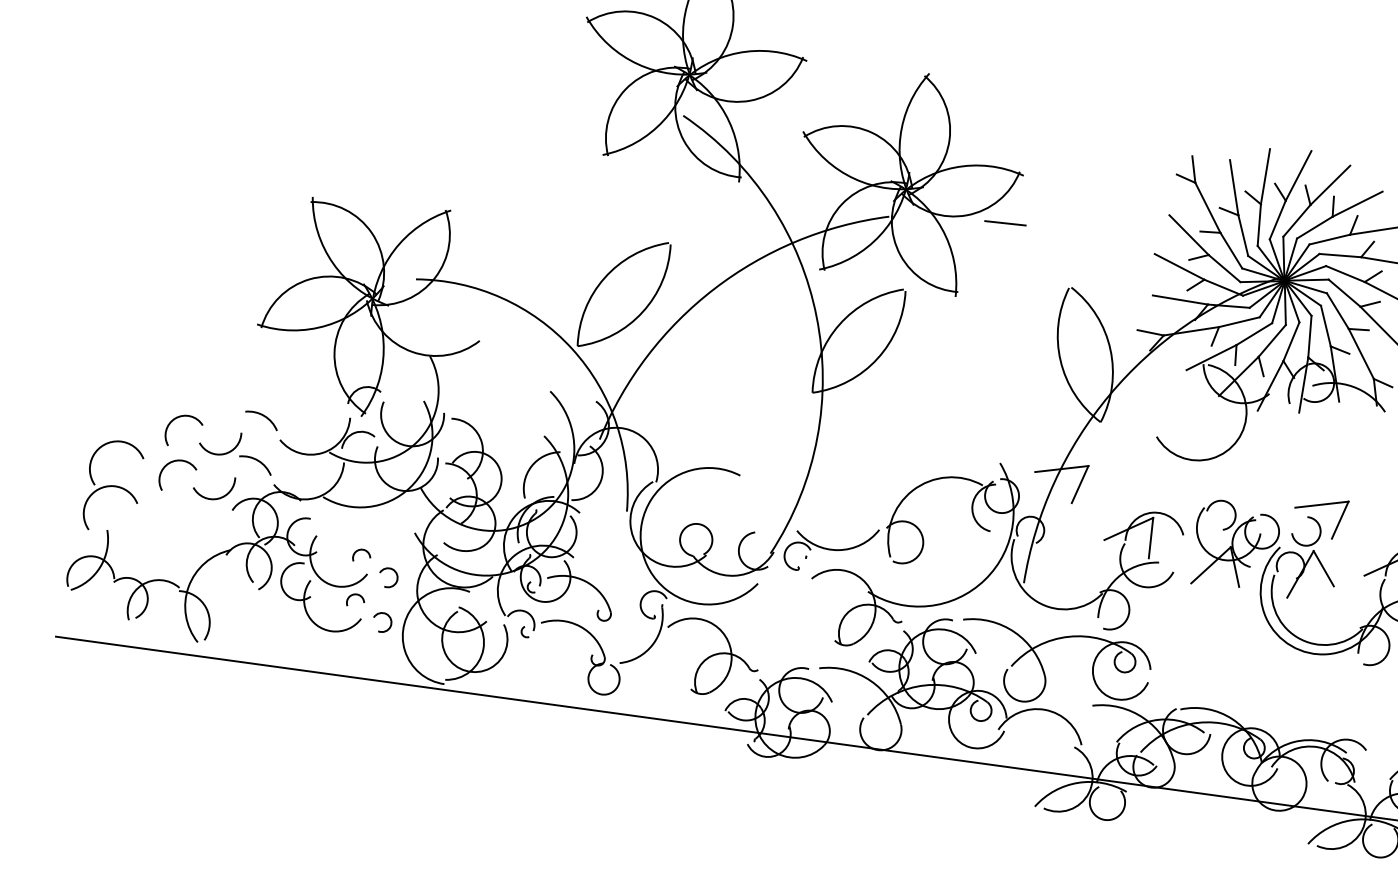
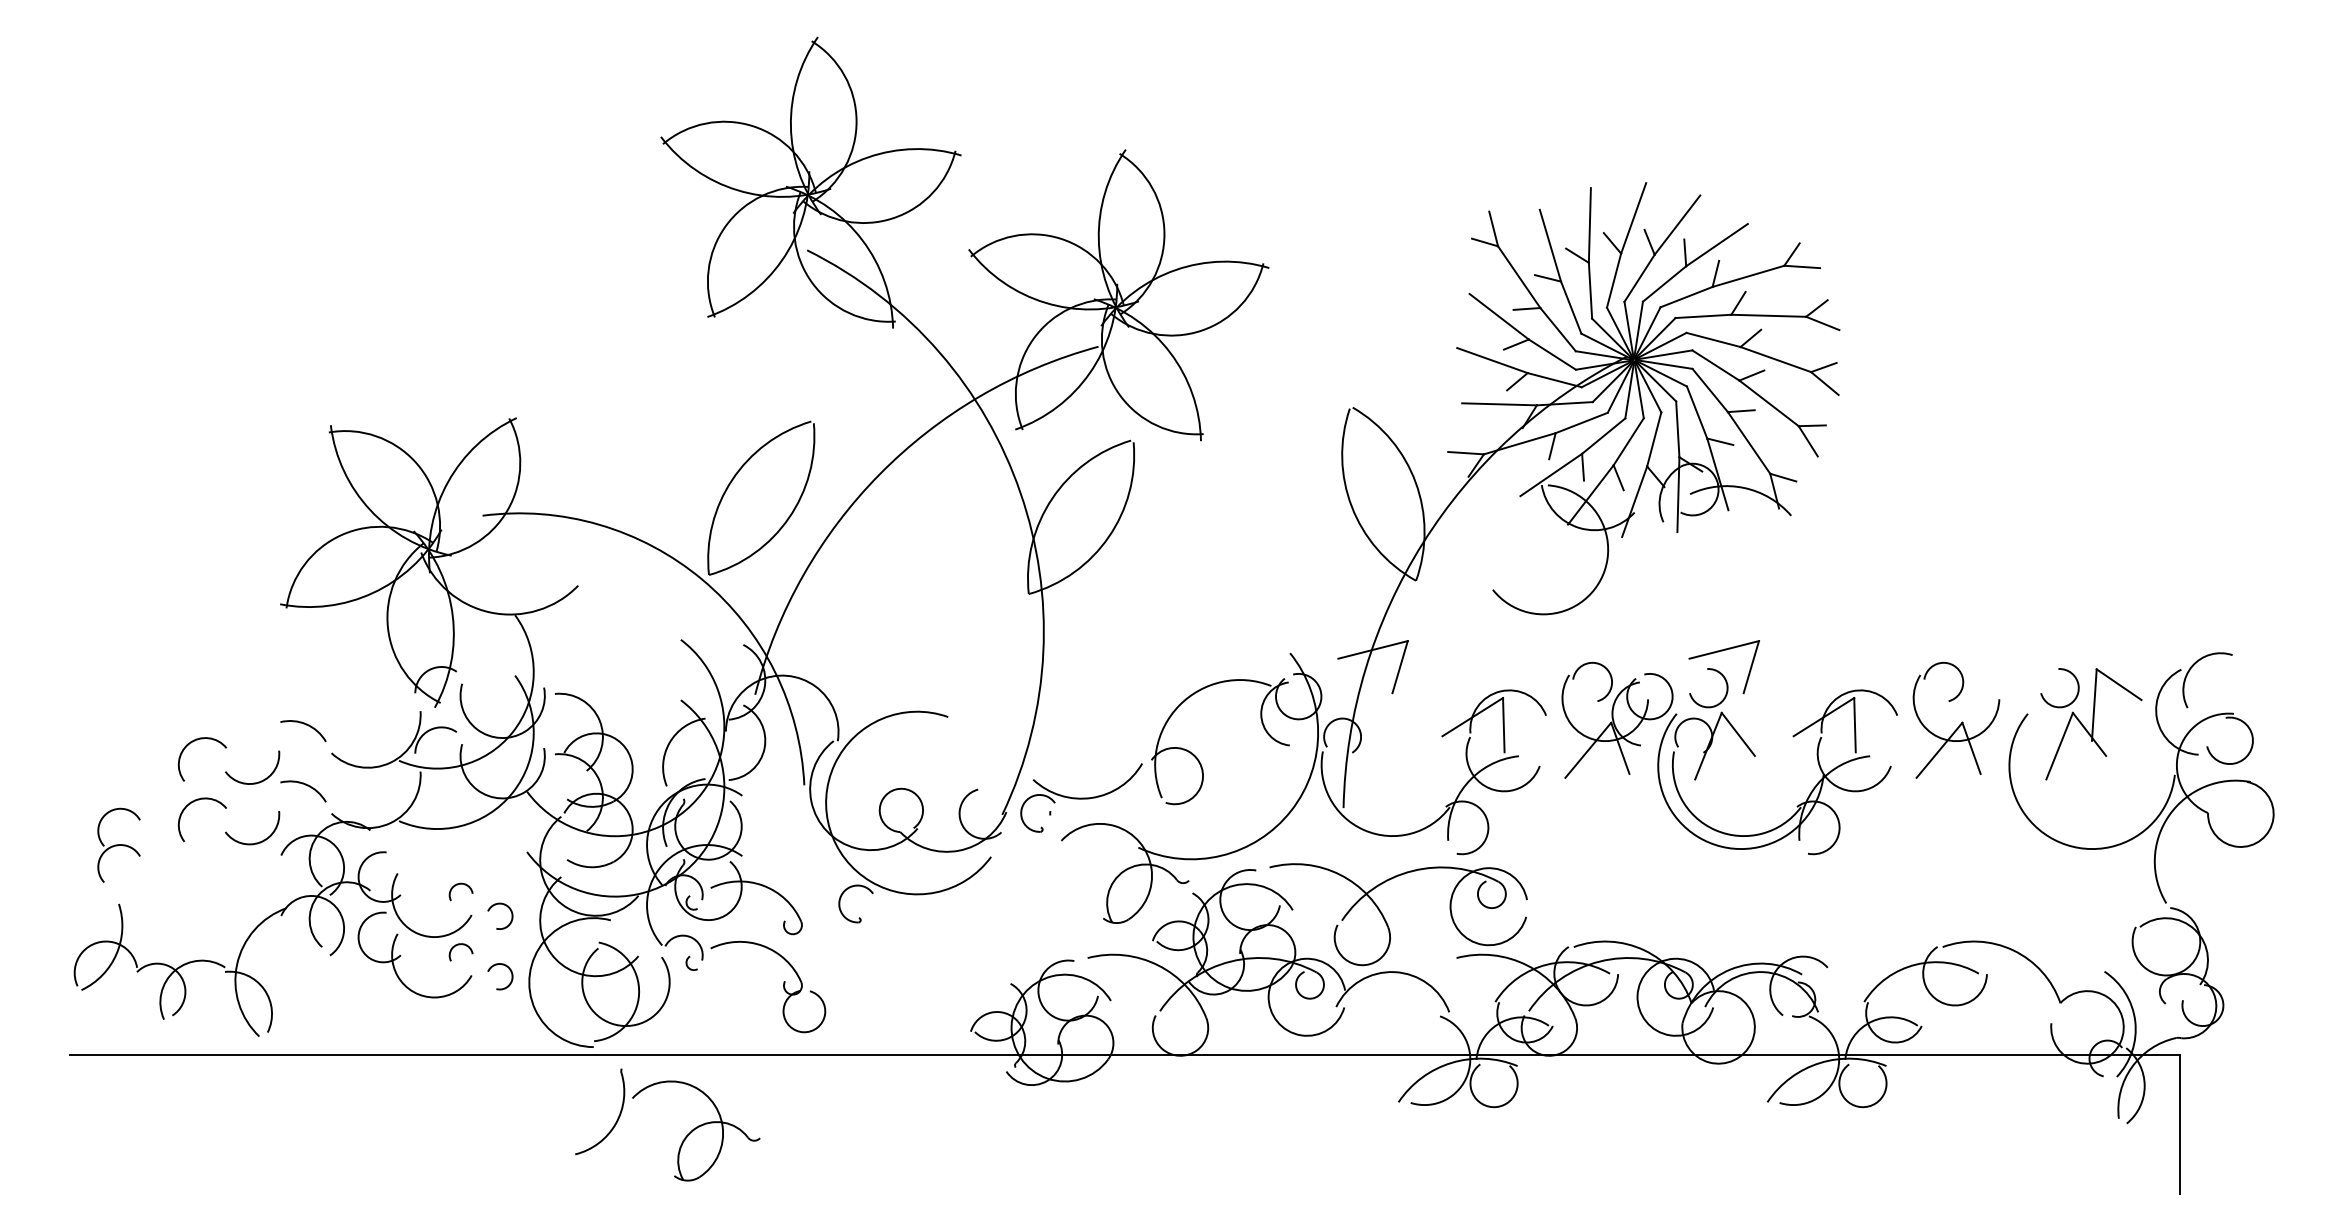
line: (1005, 223) -> (1253, 334), removed
part: (112, 486) -> (118, 845), size x0.6
part: (703, 661) -> (685, 1136), moved

